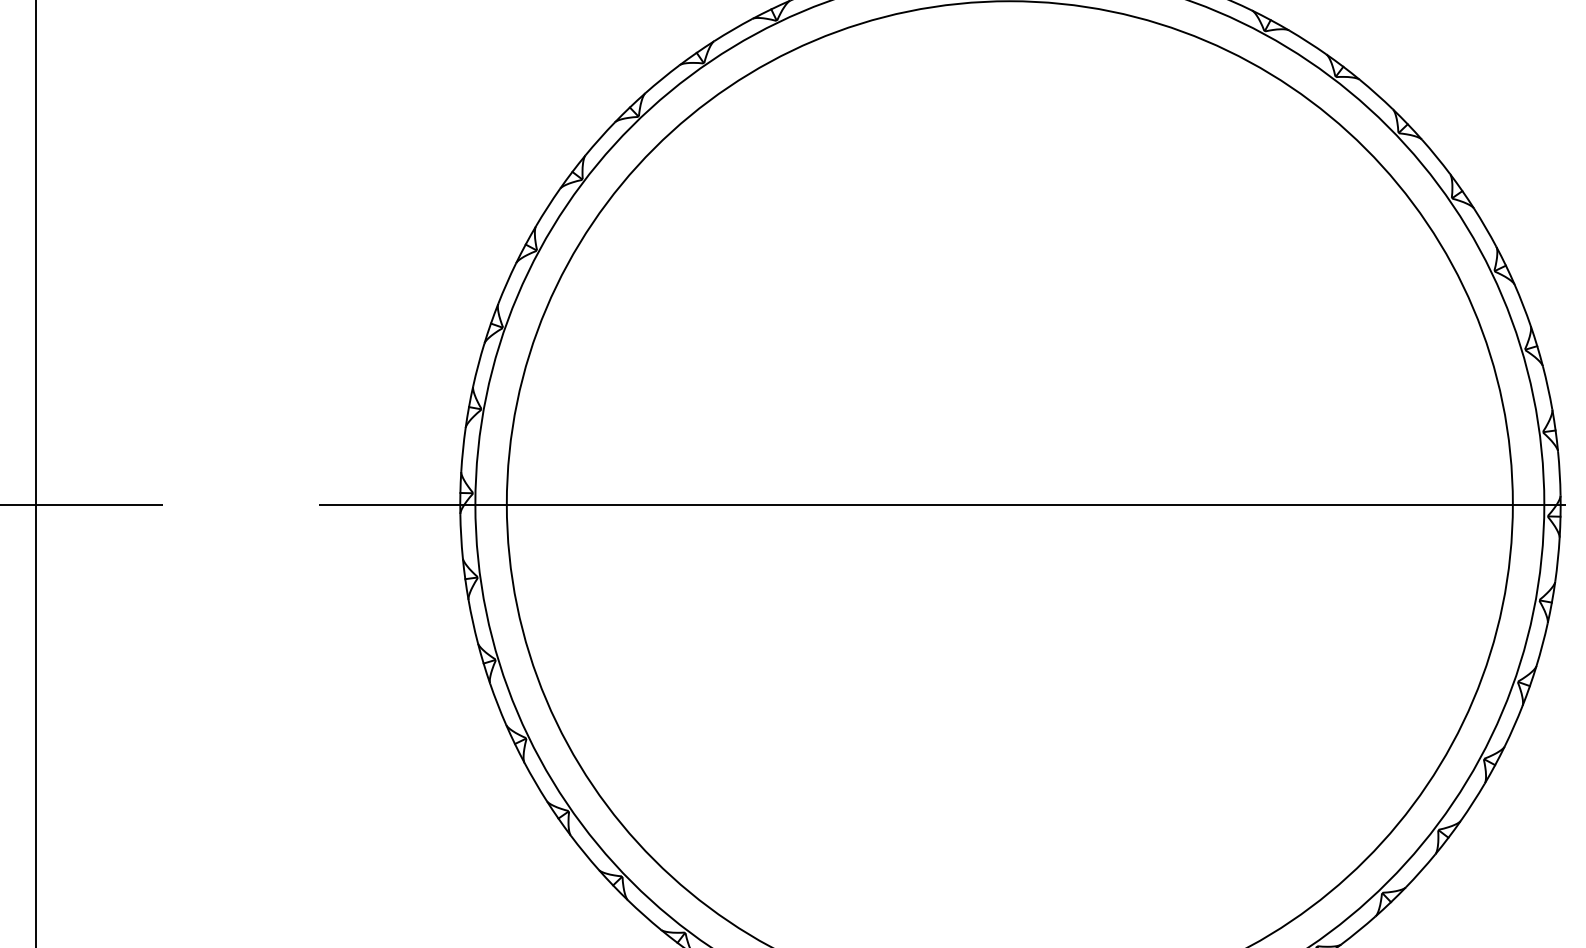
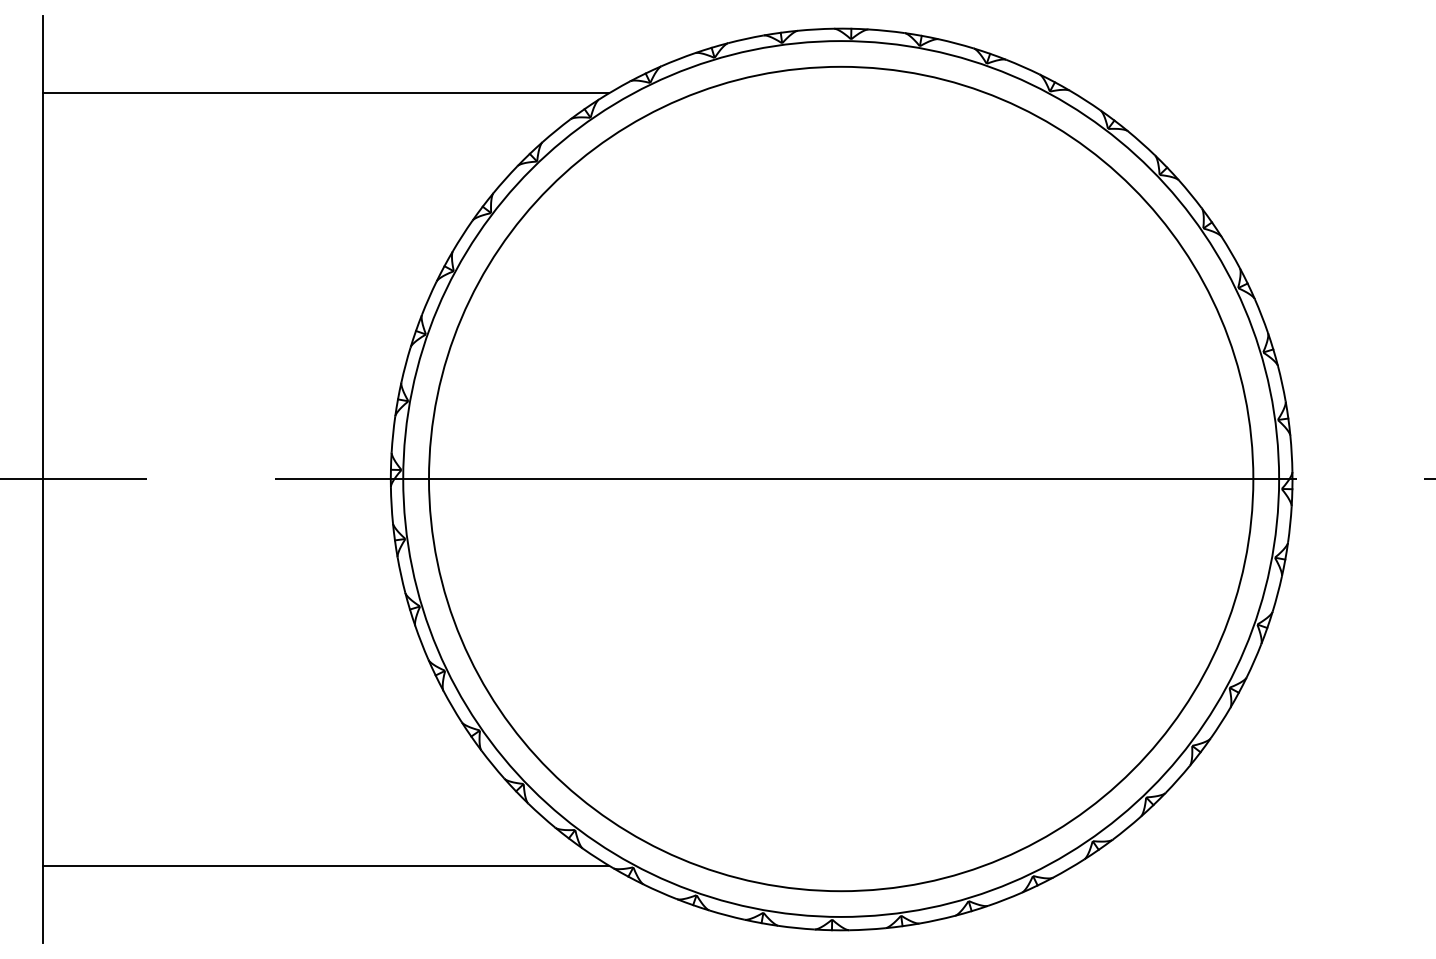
line: (381, 33) -> (326, 93), added

